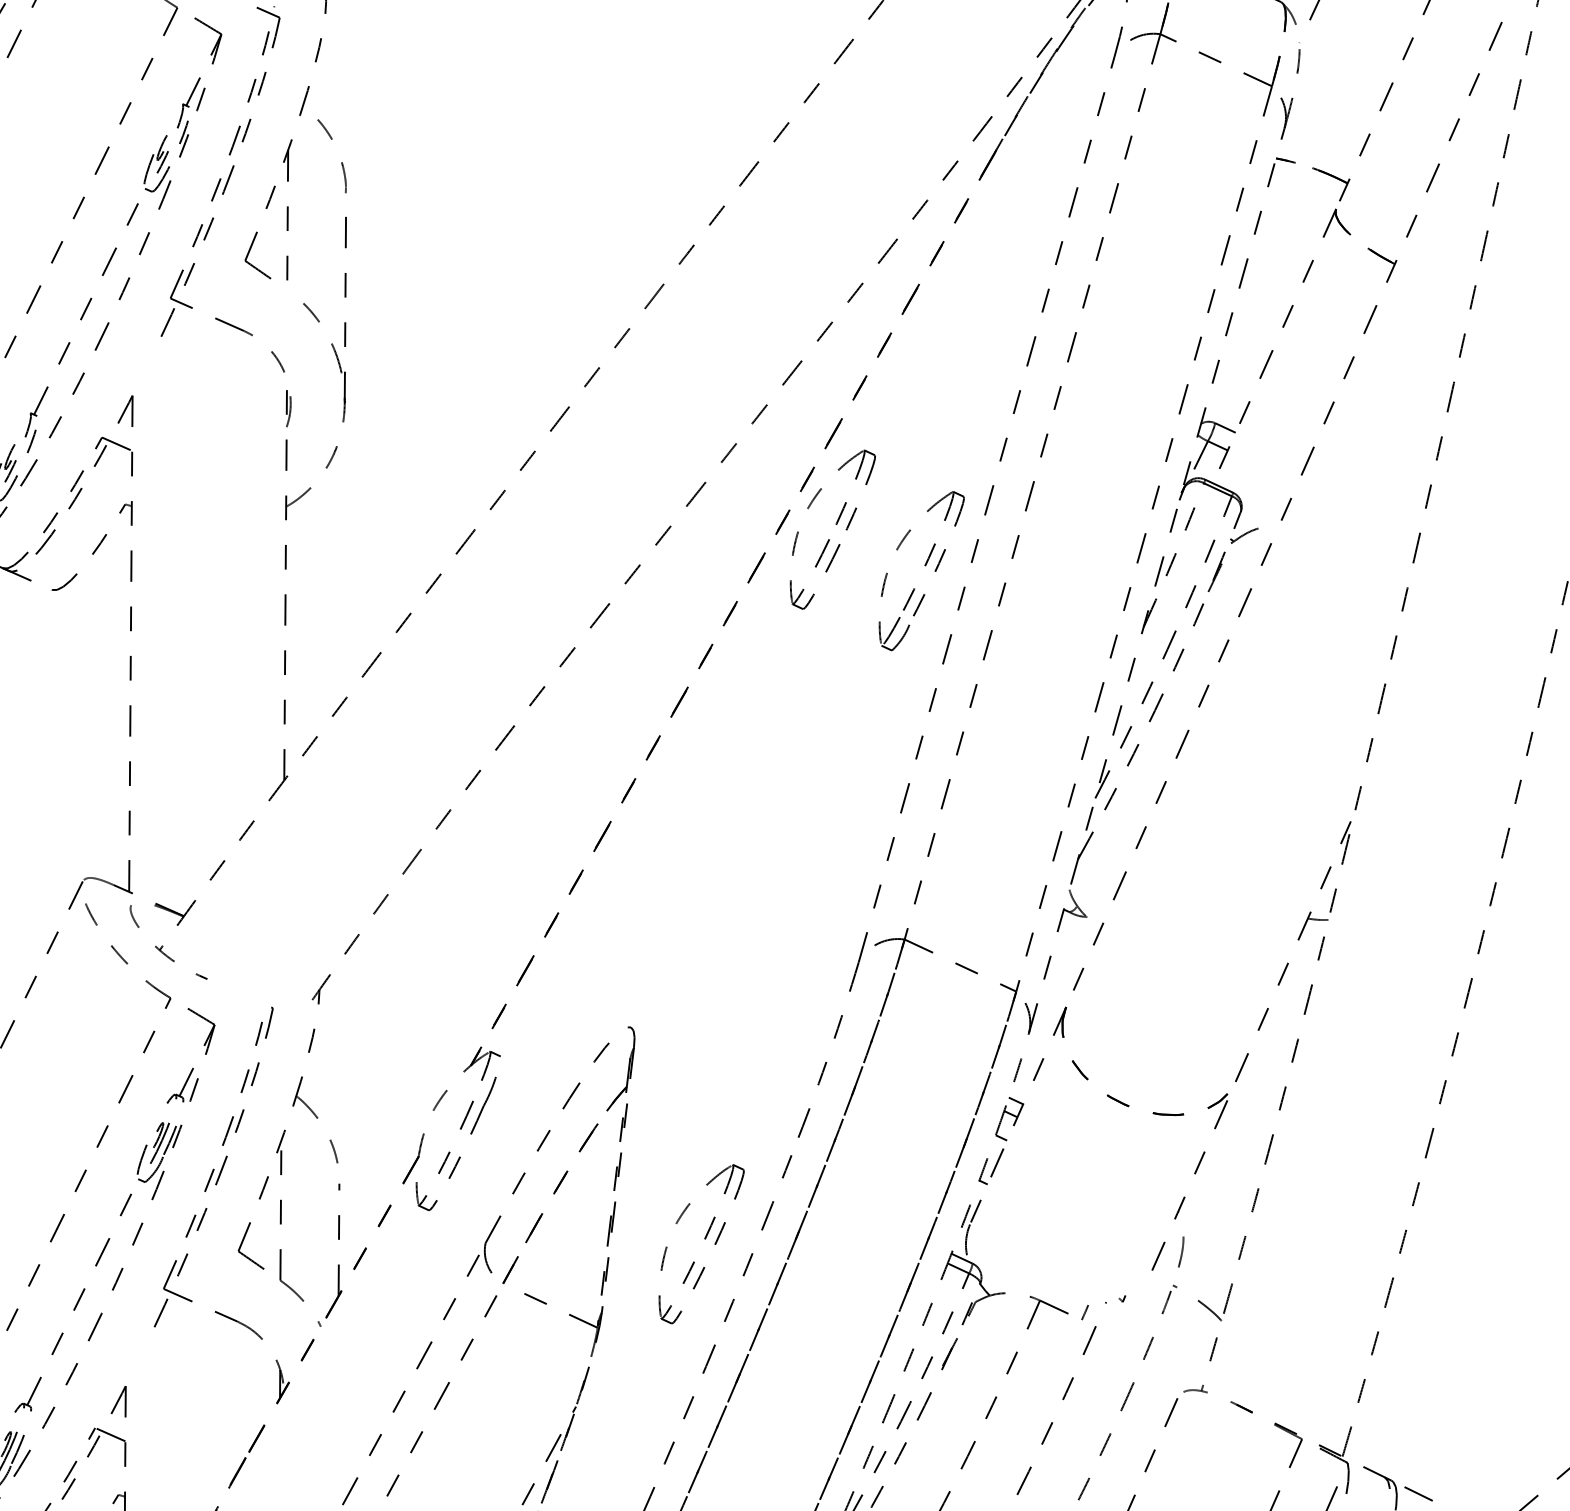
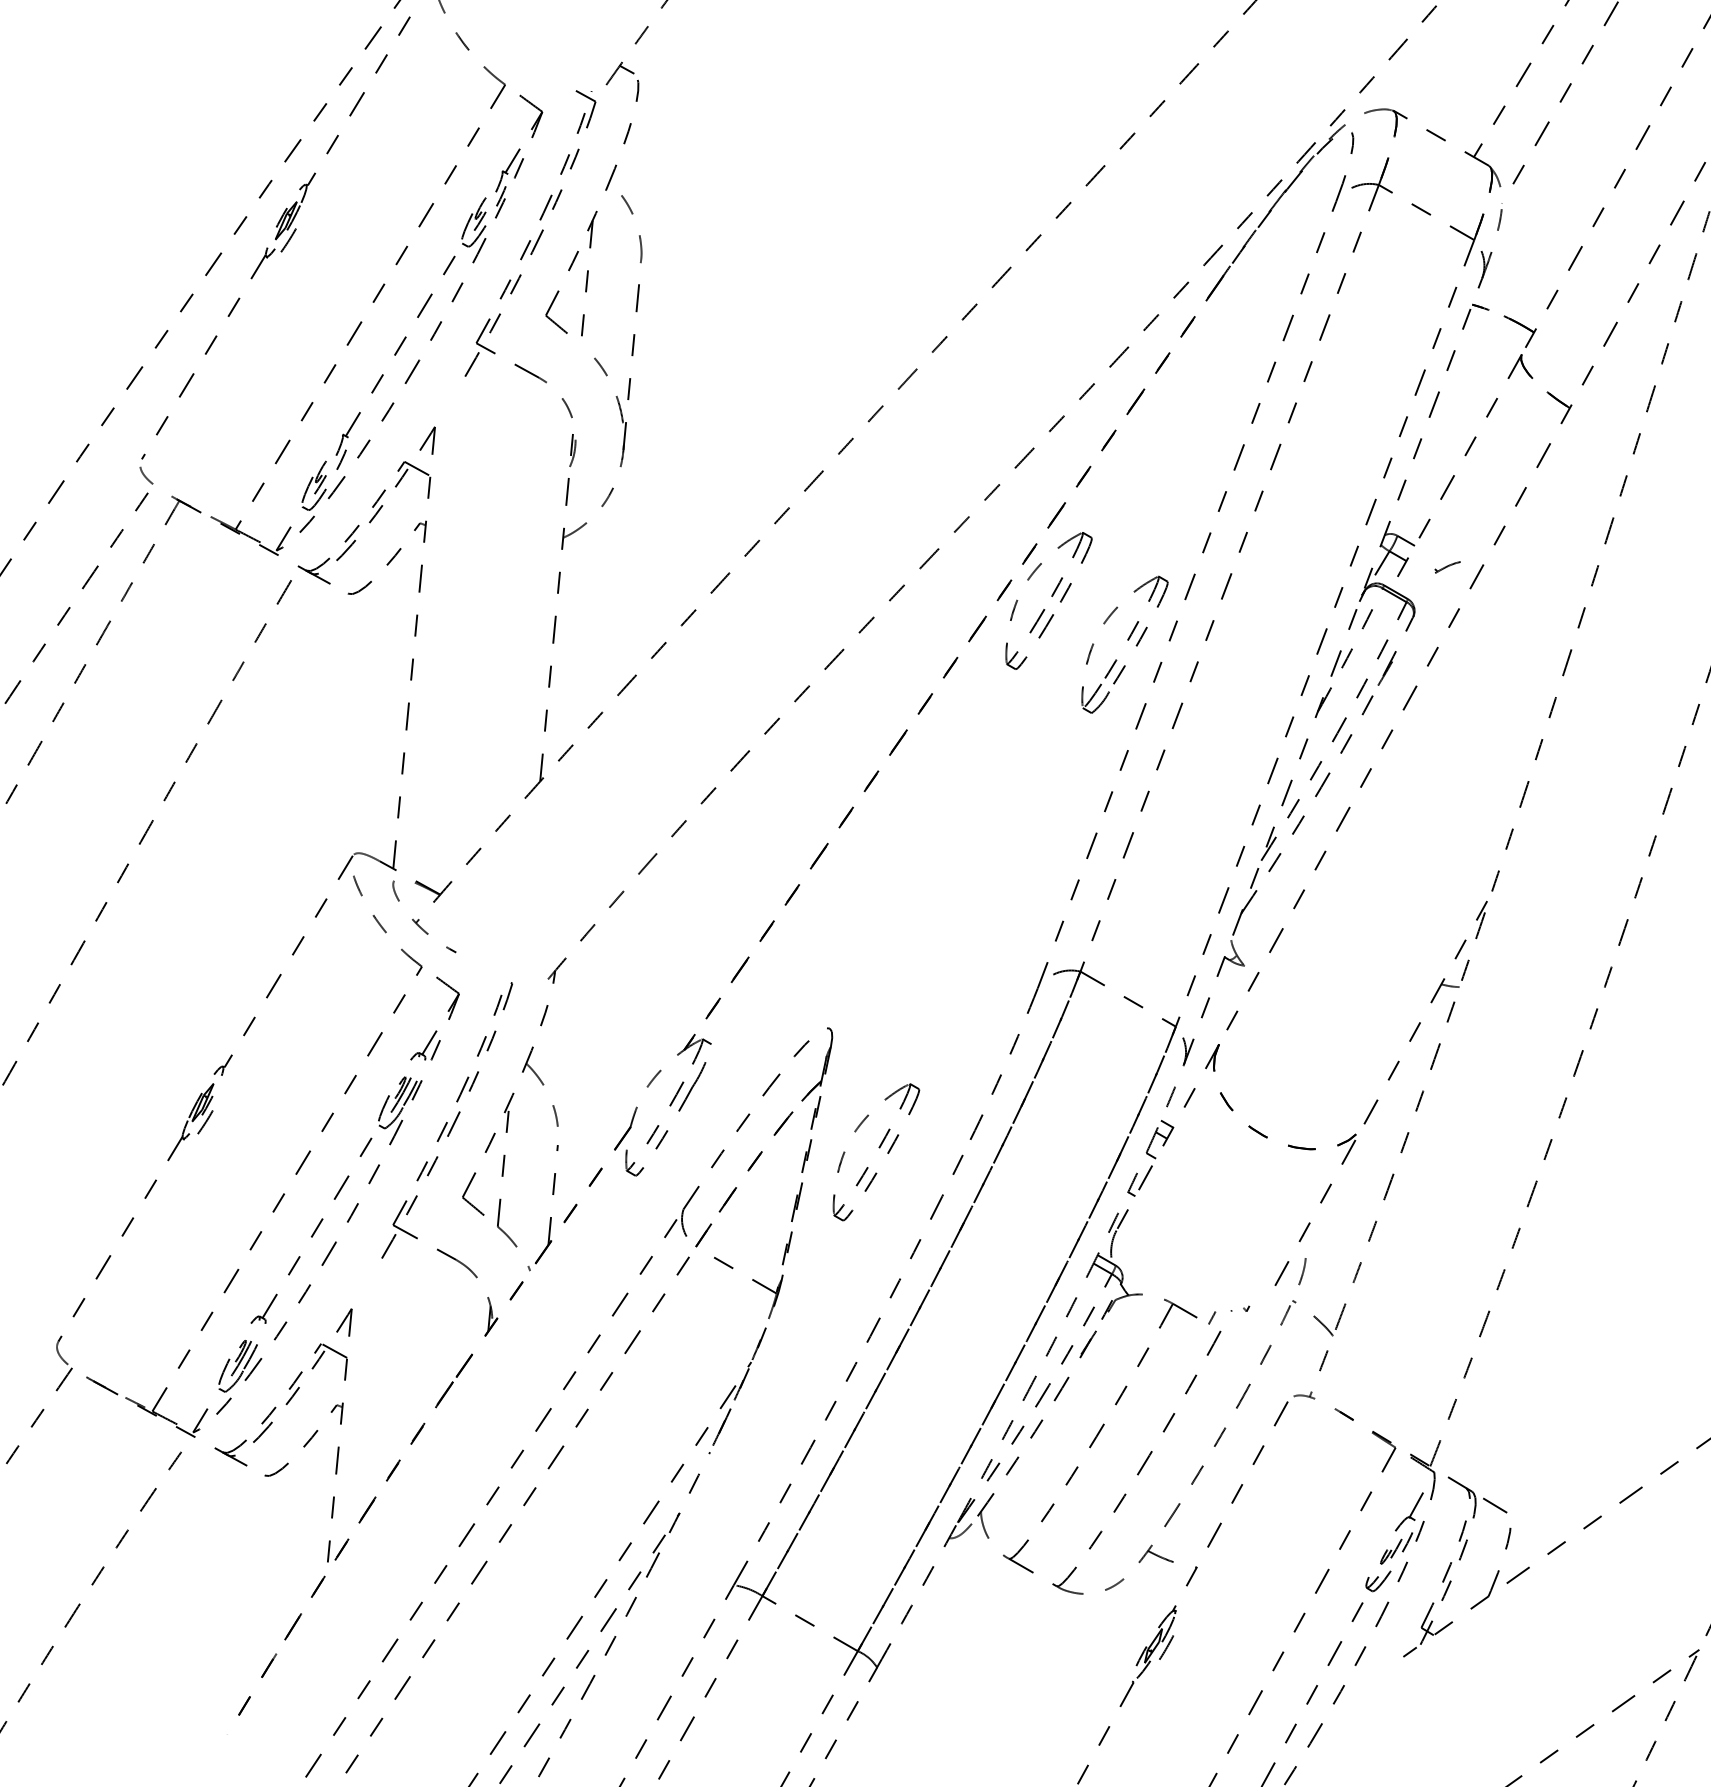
part: (1244, 535) -> (1447, 567), moved
part: (702, 1244) -> (876, 1152), moved

